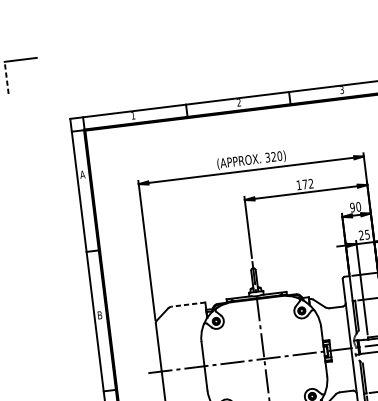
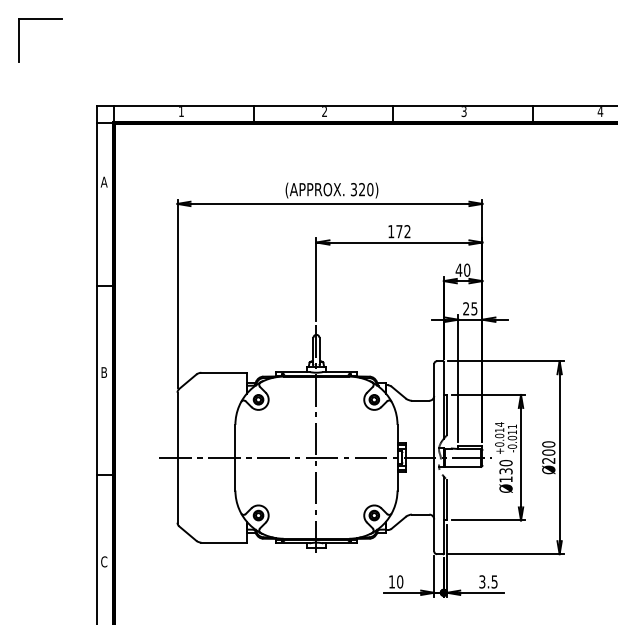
line: (6, 77) -> (18, 40), dashed -> solid
text: (352, 207) -> (458, 269), 90 -> 40
line: (188, 304) -> (224, 372), dashed -> solid

